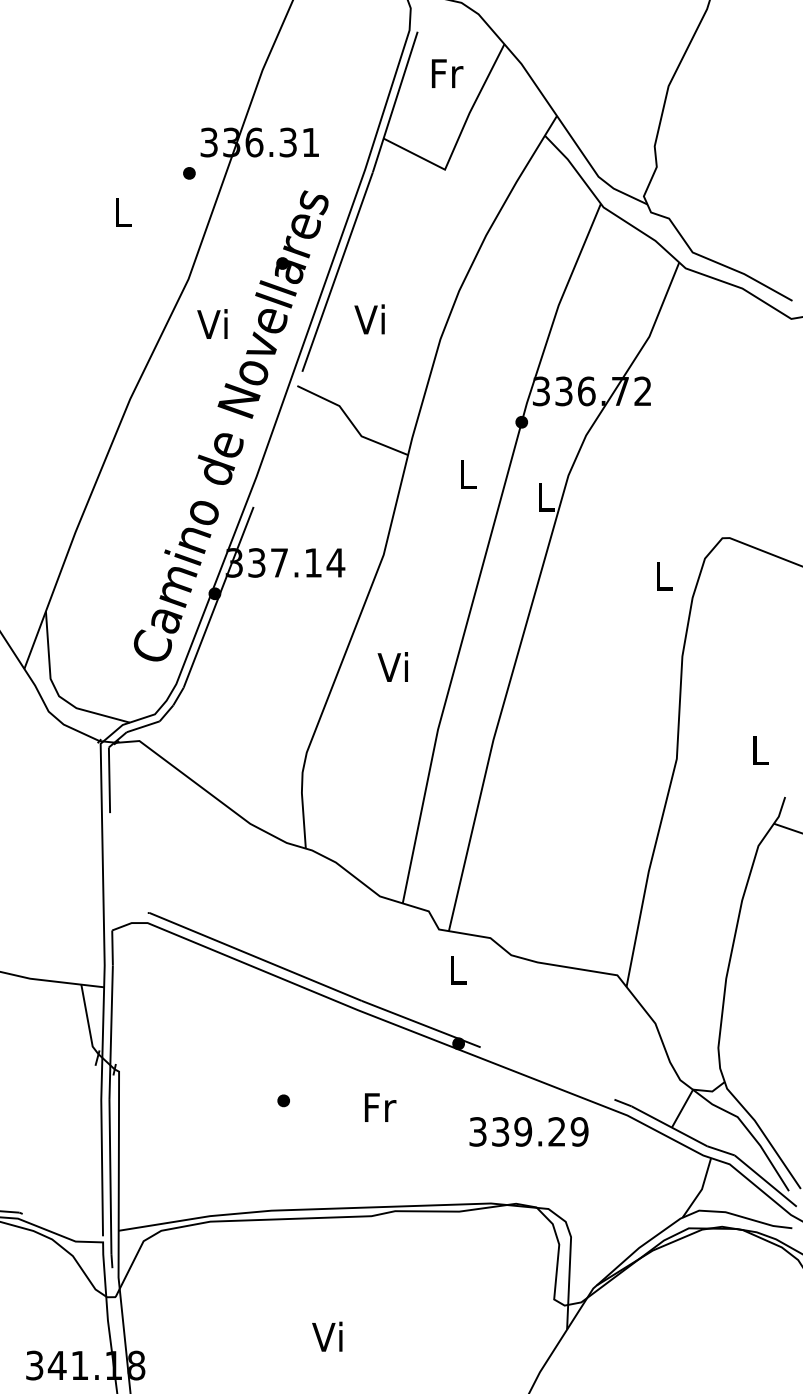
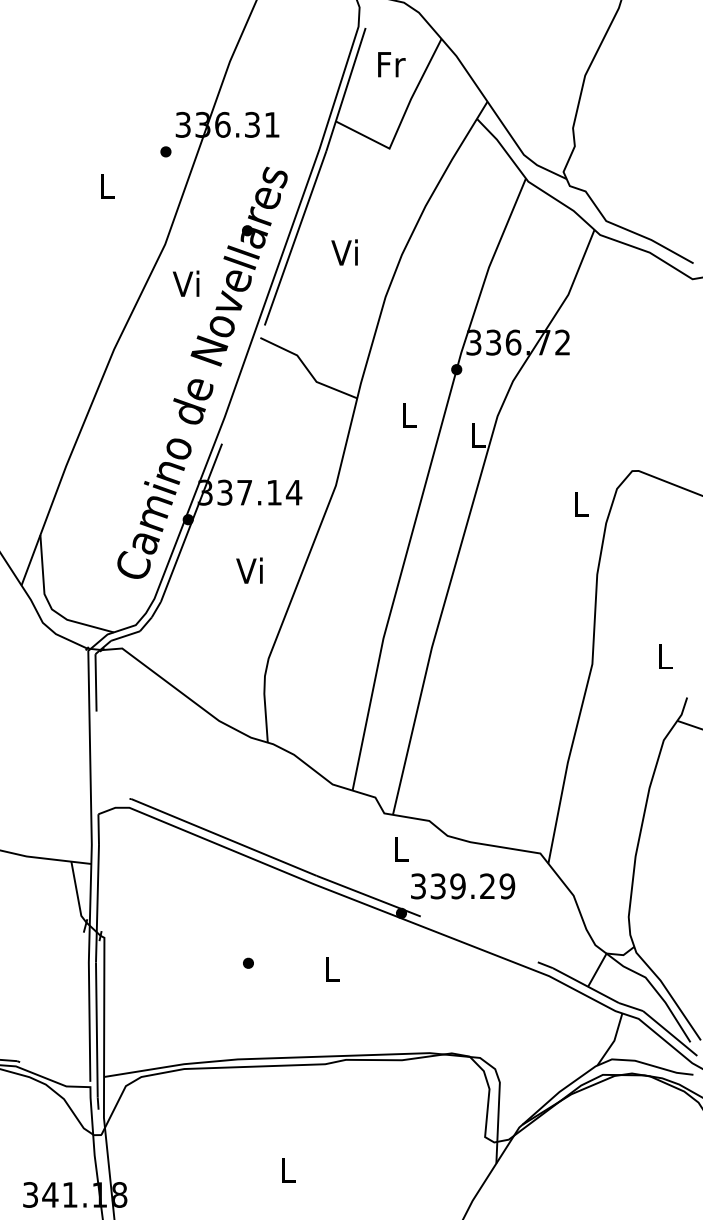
text: (369, 319) -> (344, 252), moved
text: (392, 666) -> (249, 570), moved
text: (380, 1107) -> (333, 969), Fr -> L
text: (528, 1131) -> (462, 886), moved
text: (327, 1336) -> (286, 1169), Vi -> L

